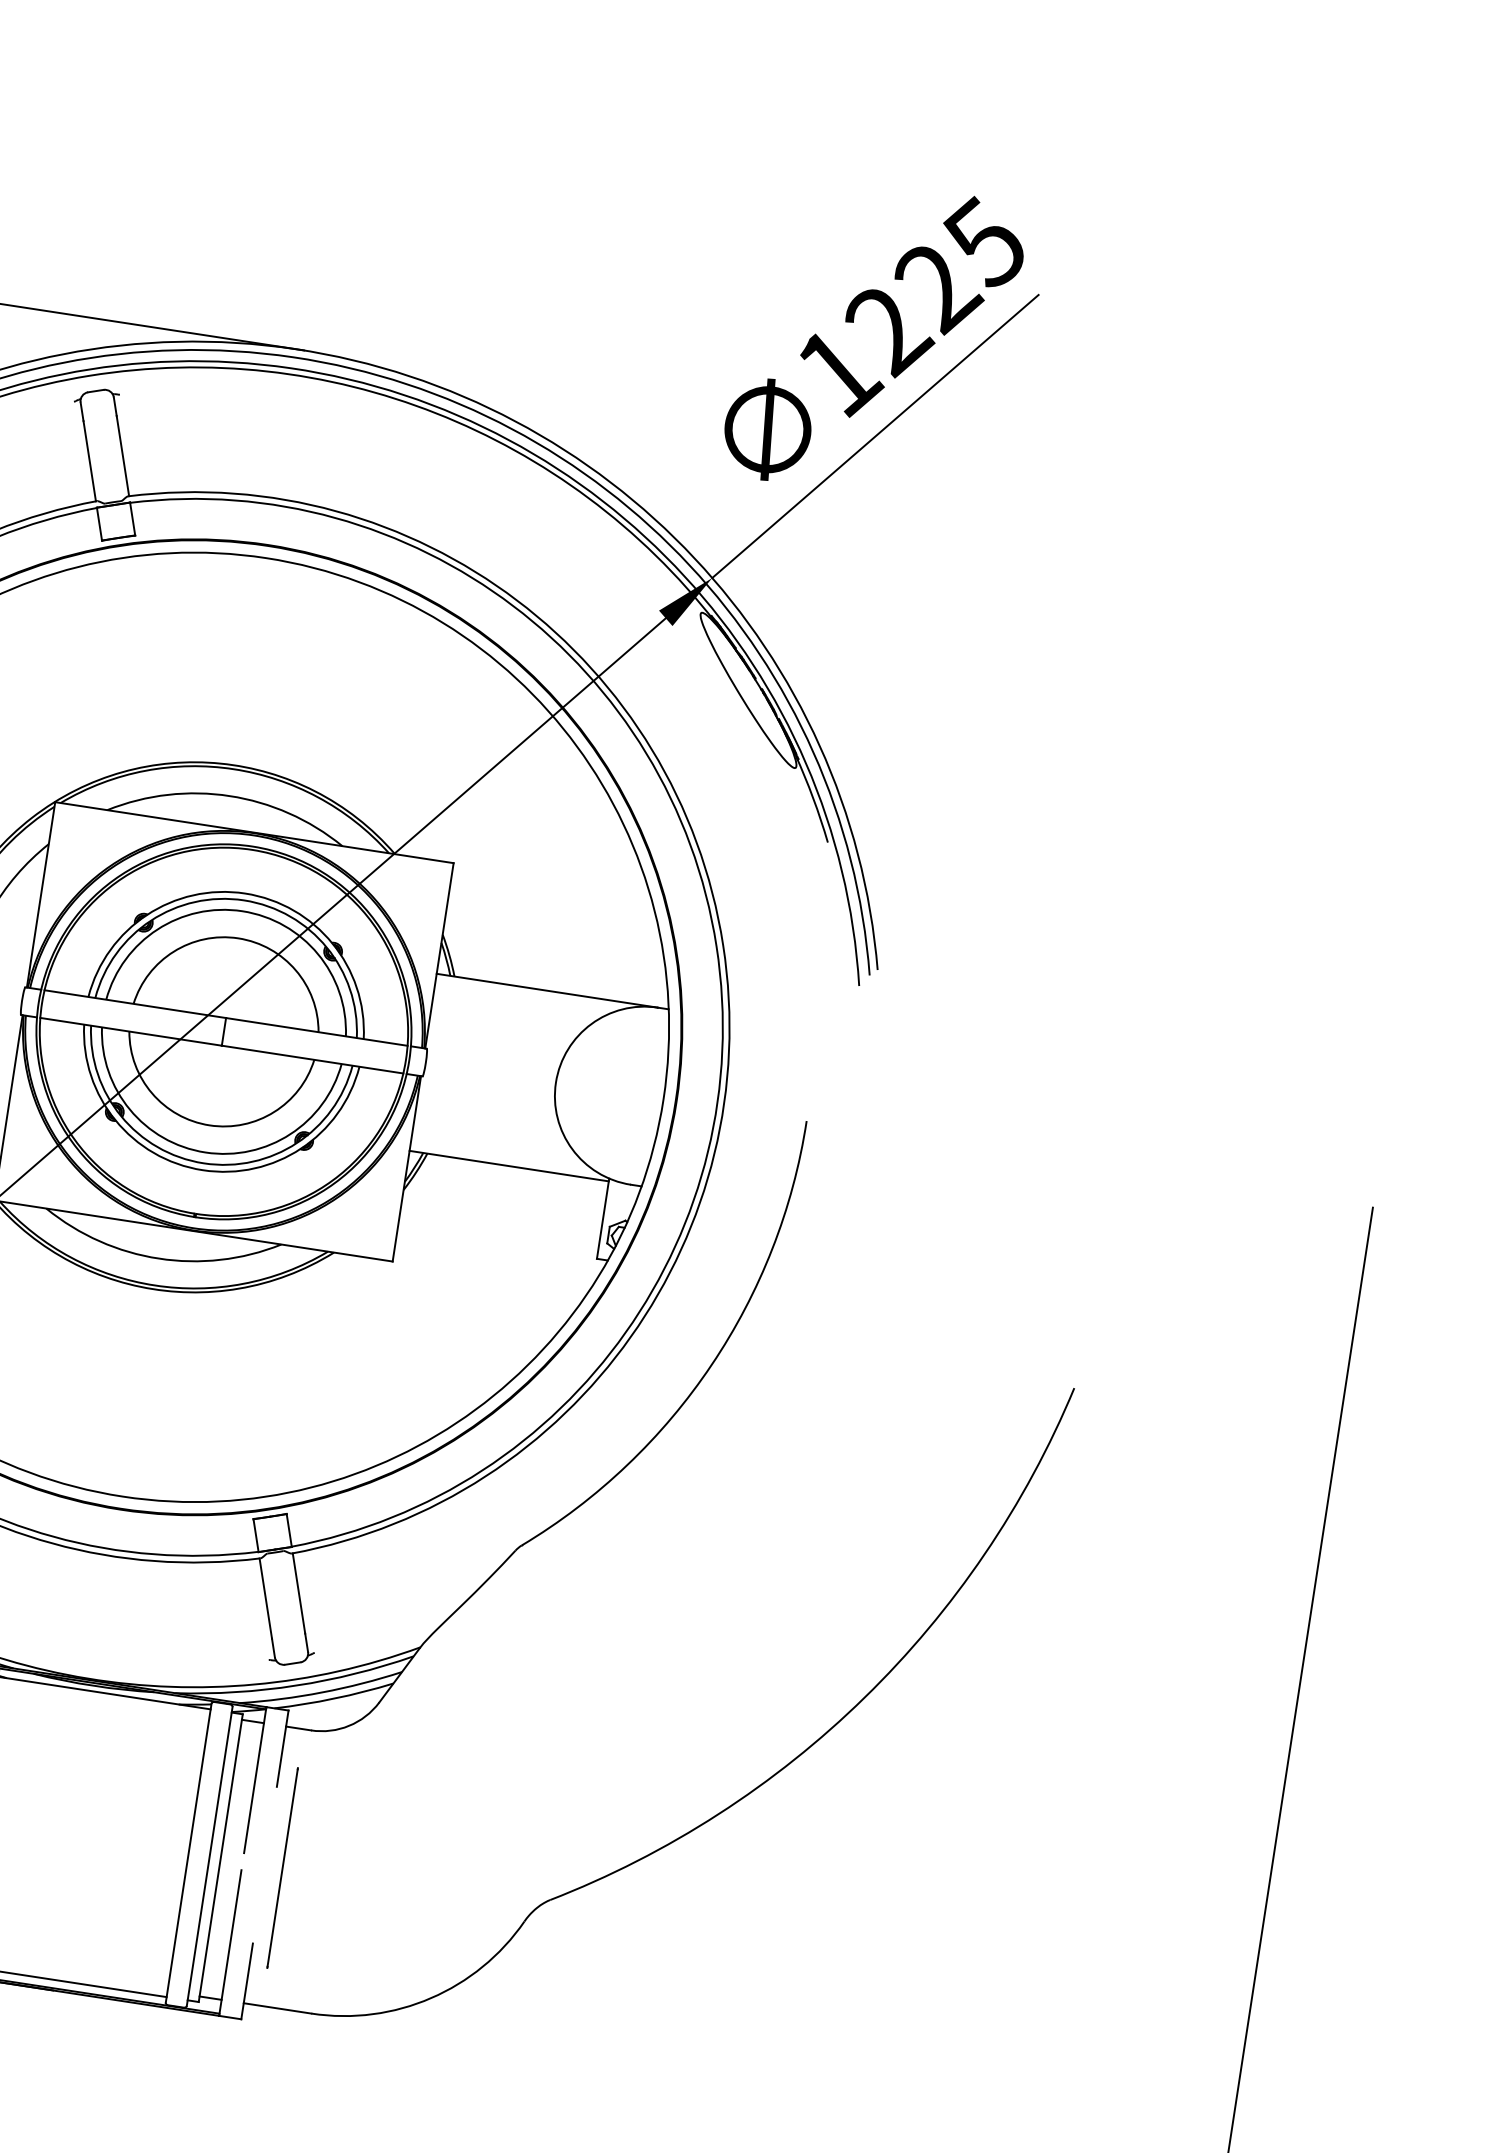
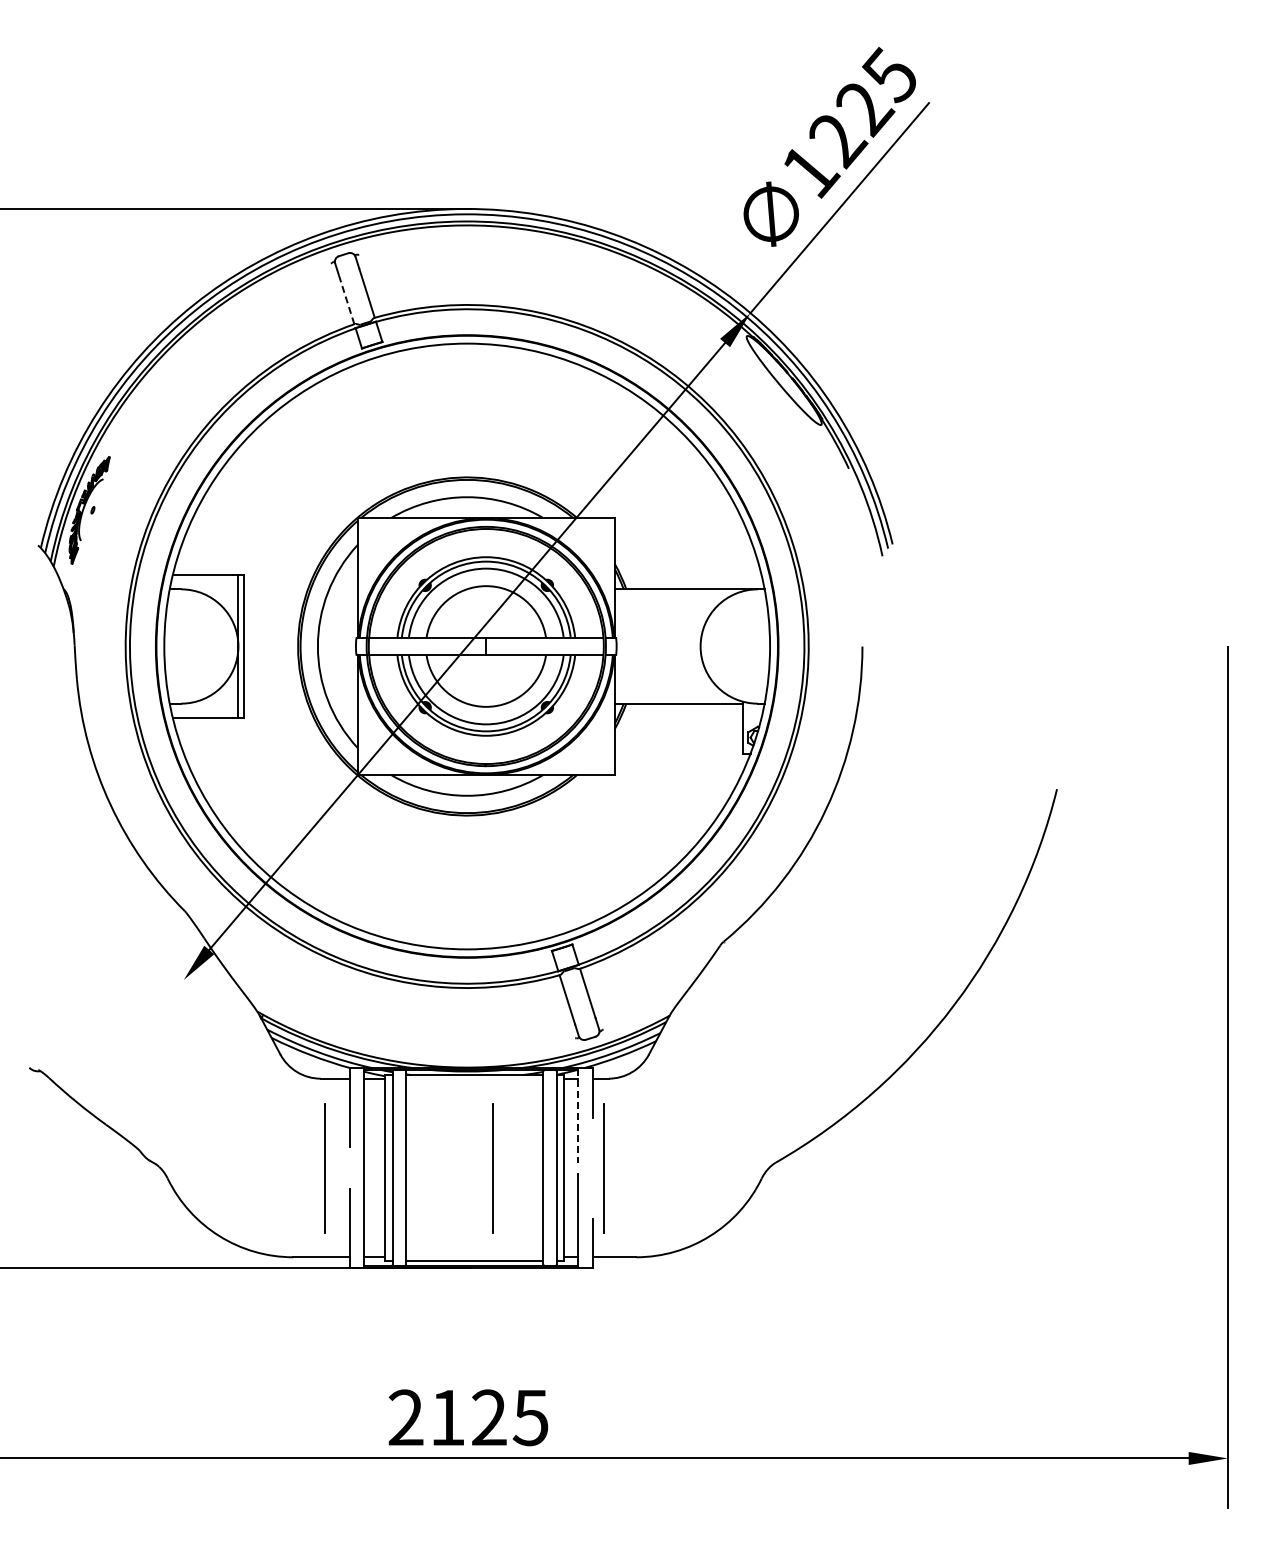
line: (89, 461) -> (346, 299), solid -> dashed
line: (255, 1780) -> (578, 1115), solid -> dashed
line: (109, 1841) -> (492, 1168), added

